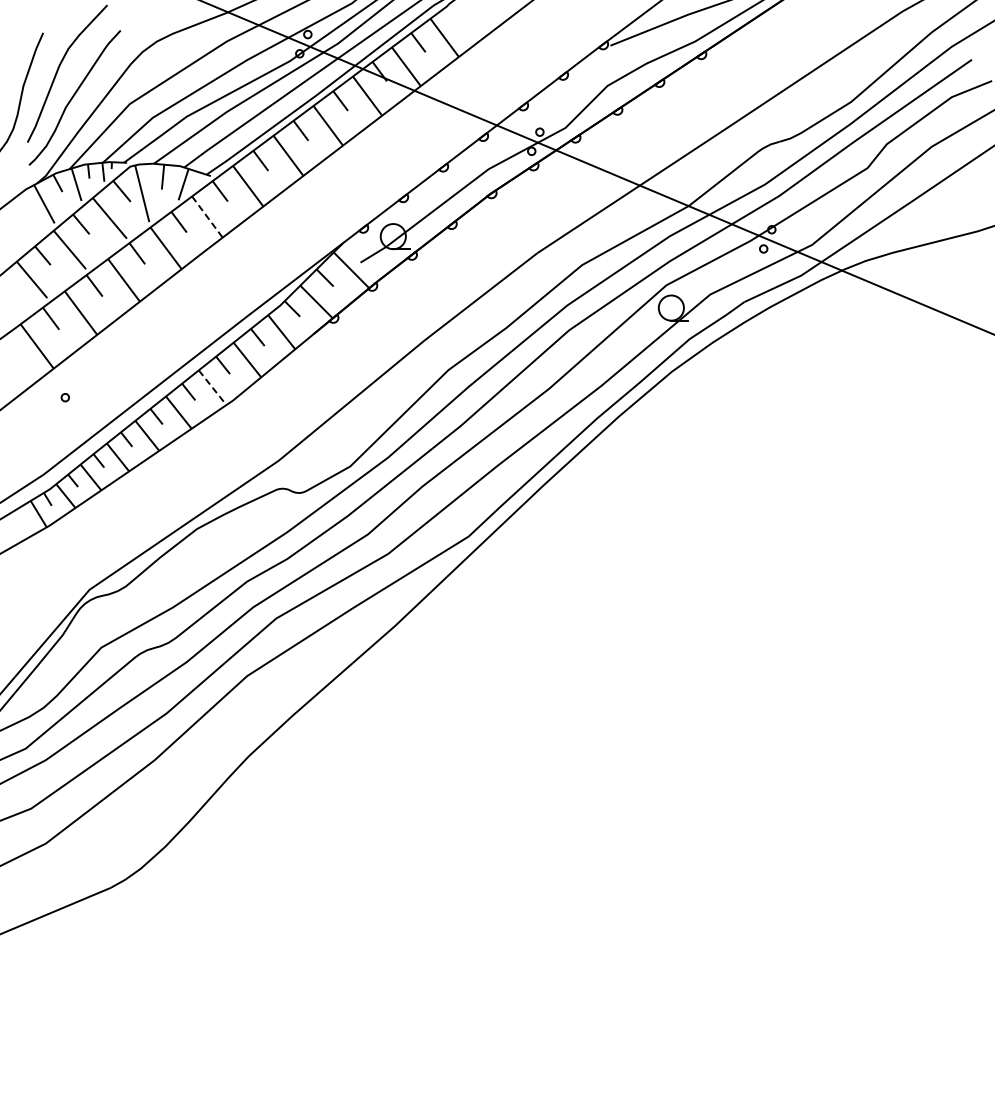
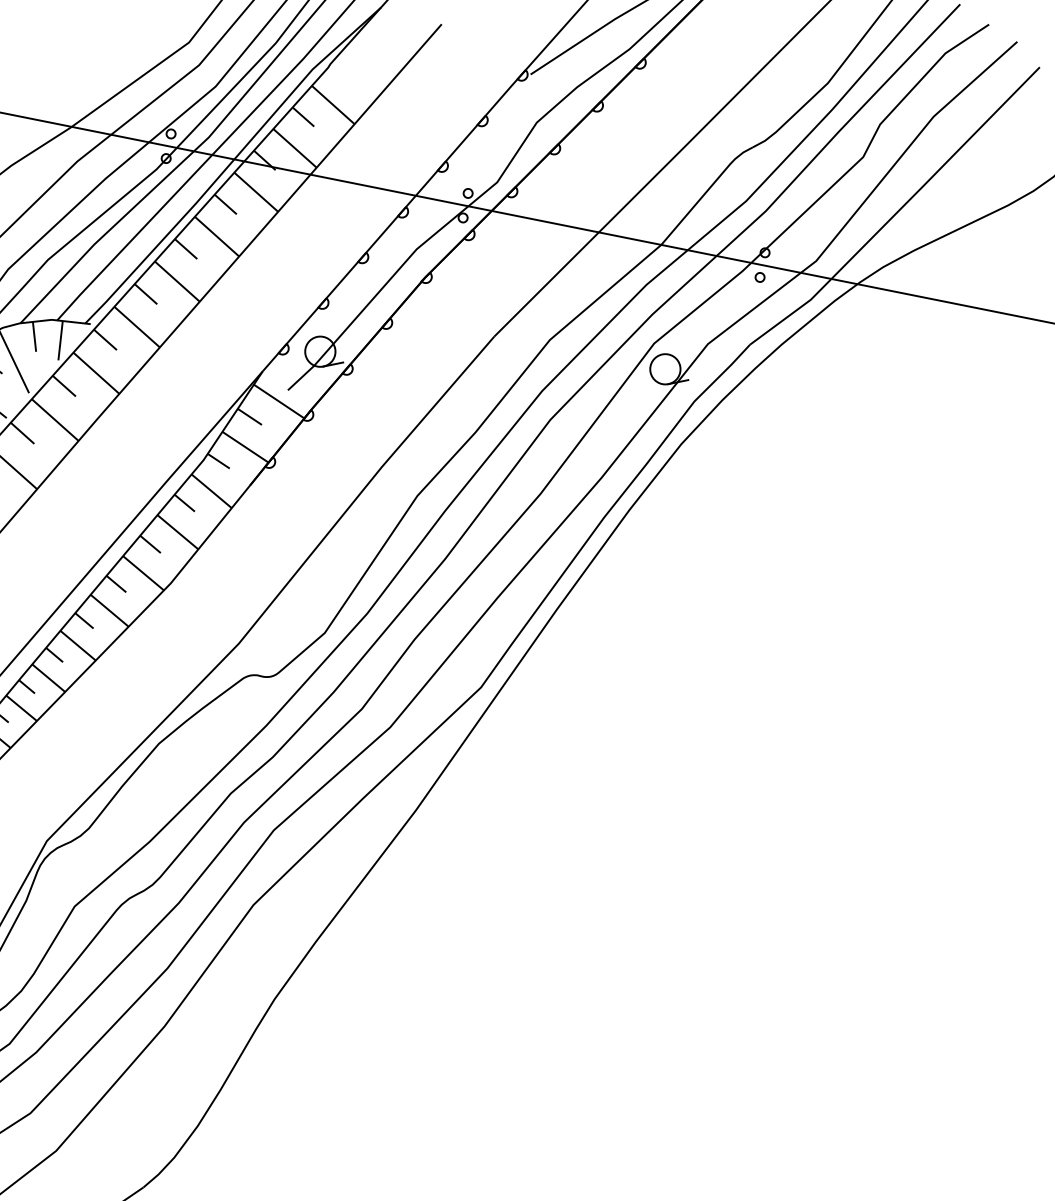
line: (207, 217) -> (96, 373), dashed -> solid
line: (212, 388) -> (143, 574), dashed -> solid

